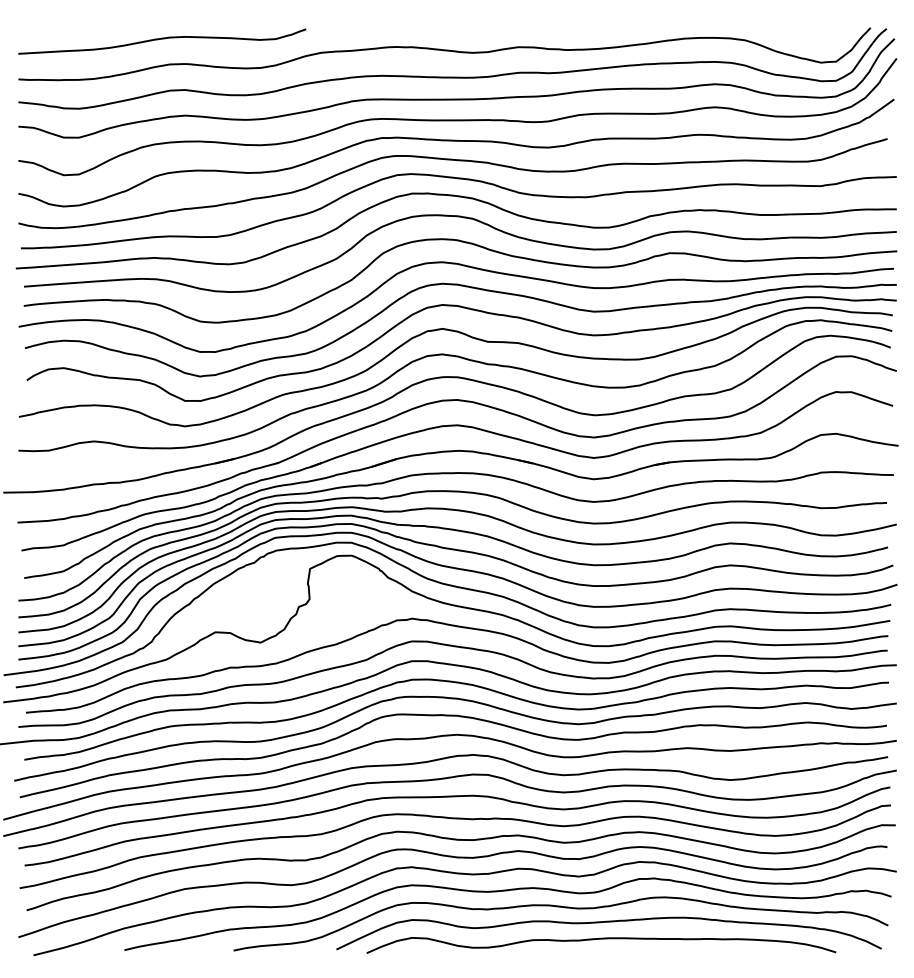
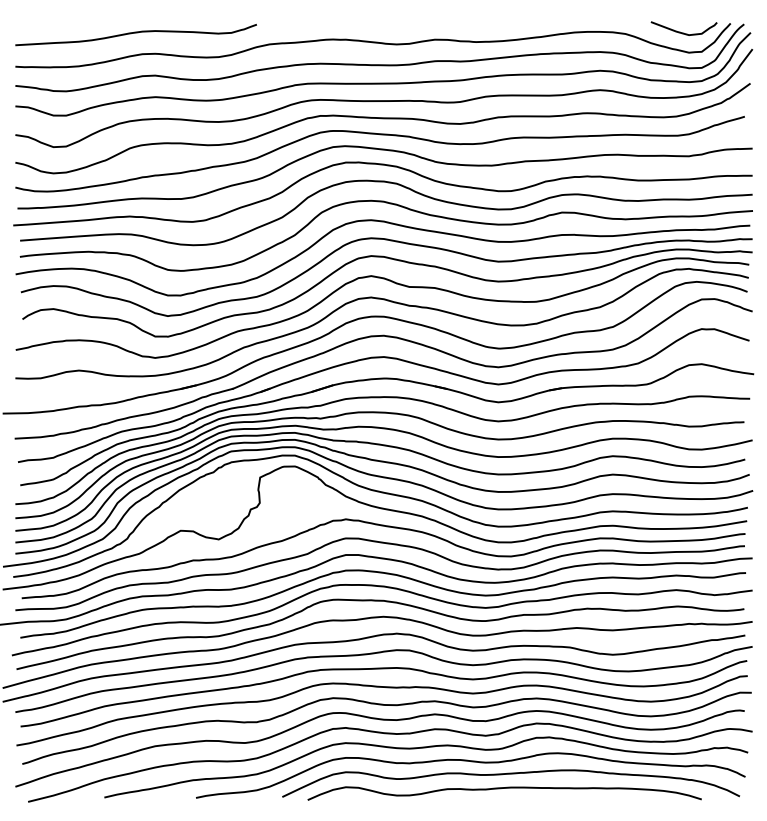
curve: (813, 38) -> (682, 32), added

